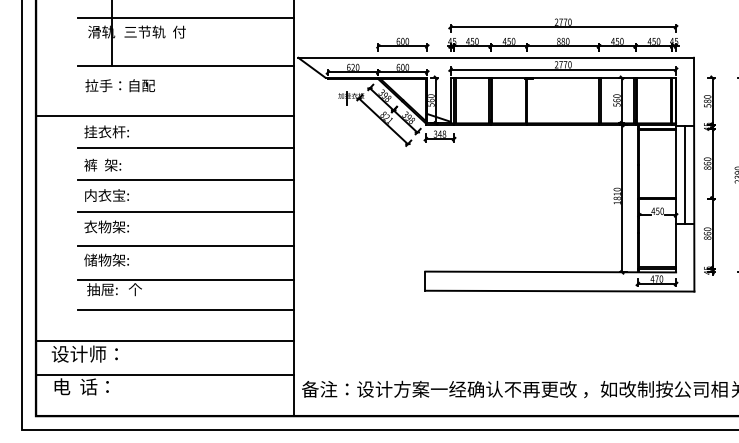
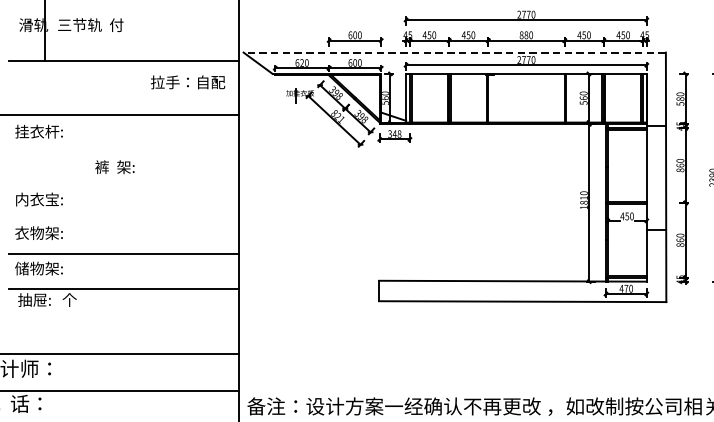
line: (185, 17) -> (123, 9), removed
line: (496, 57) -> (455, 52), solid -> dashed
text: (119, 85) -> (187, 82), moved
line: (185, 148) -> (123, 149), removed
text: (102, 164) -> (114, 166), moved
line: (685, 174) -> (656, 177), removed
line: (185, 179) -> (123, 182), removed
line: (185, 212) -> (123, 217), removed
line: (185, 309) -> (123, 321), removed

